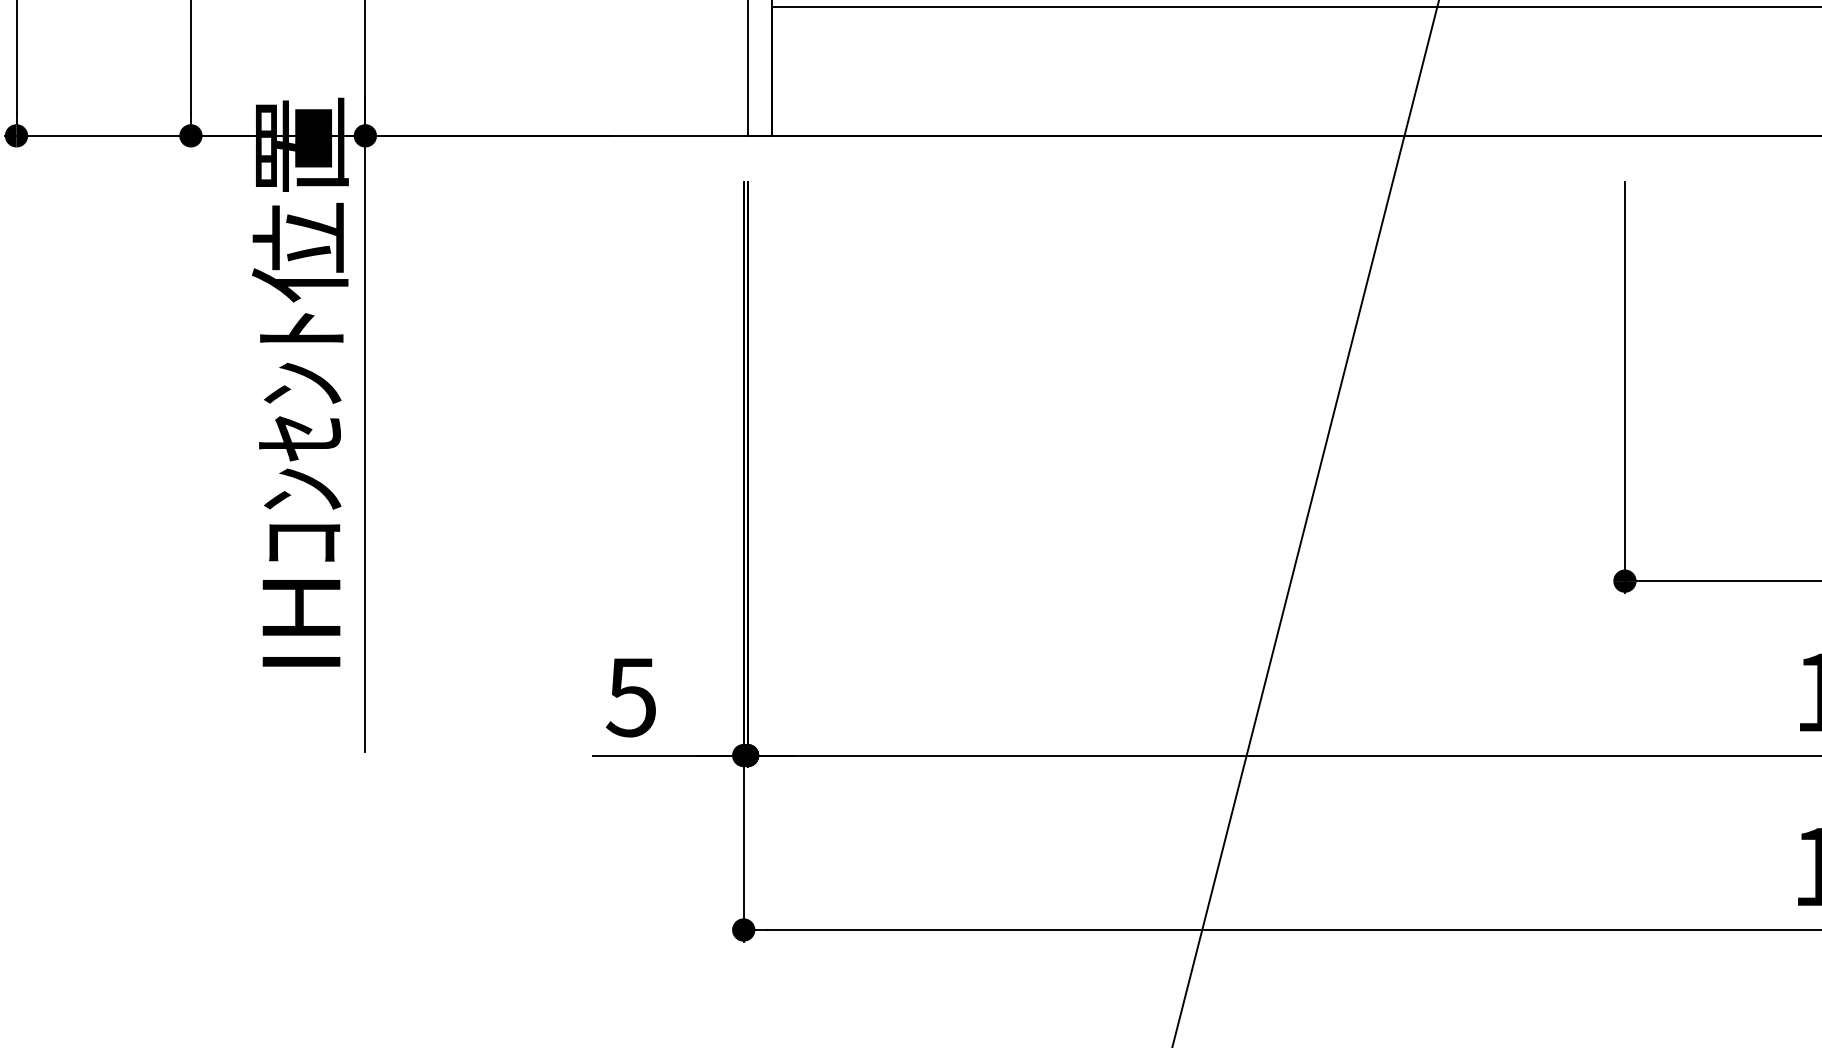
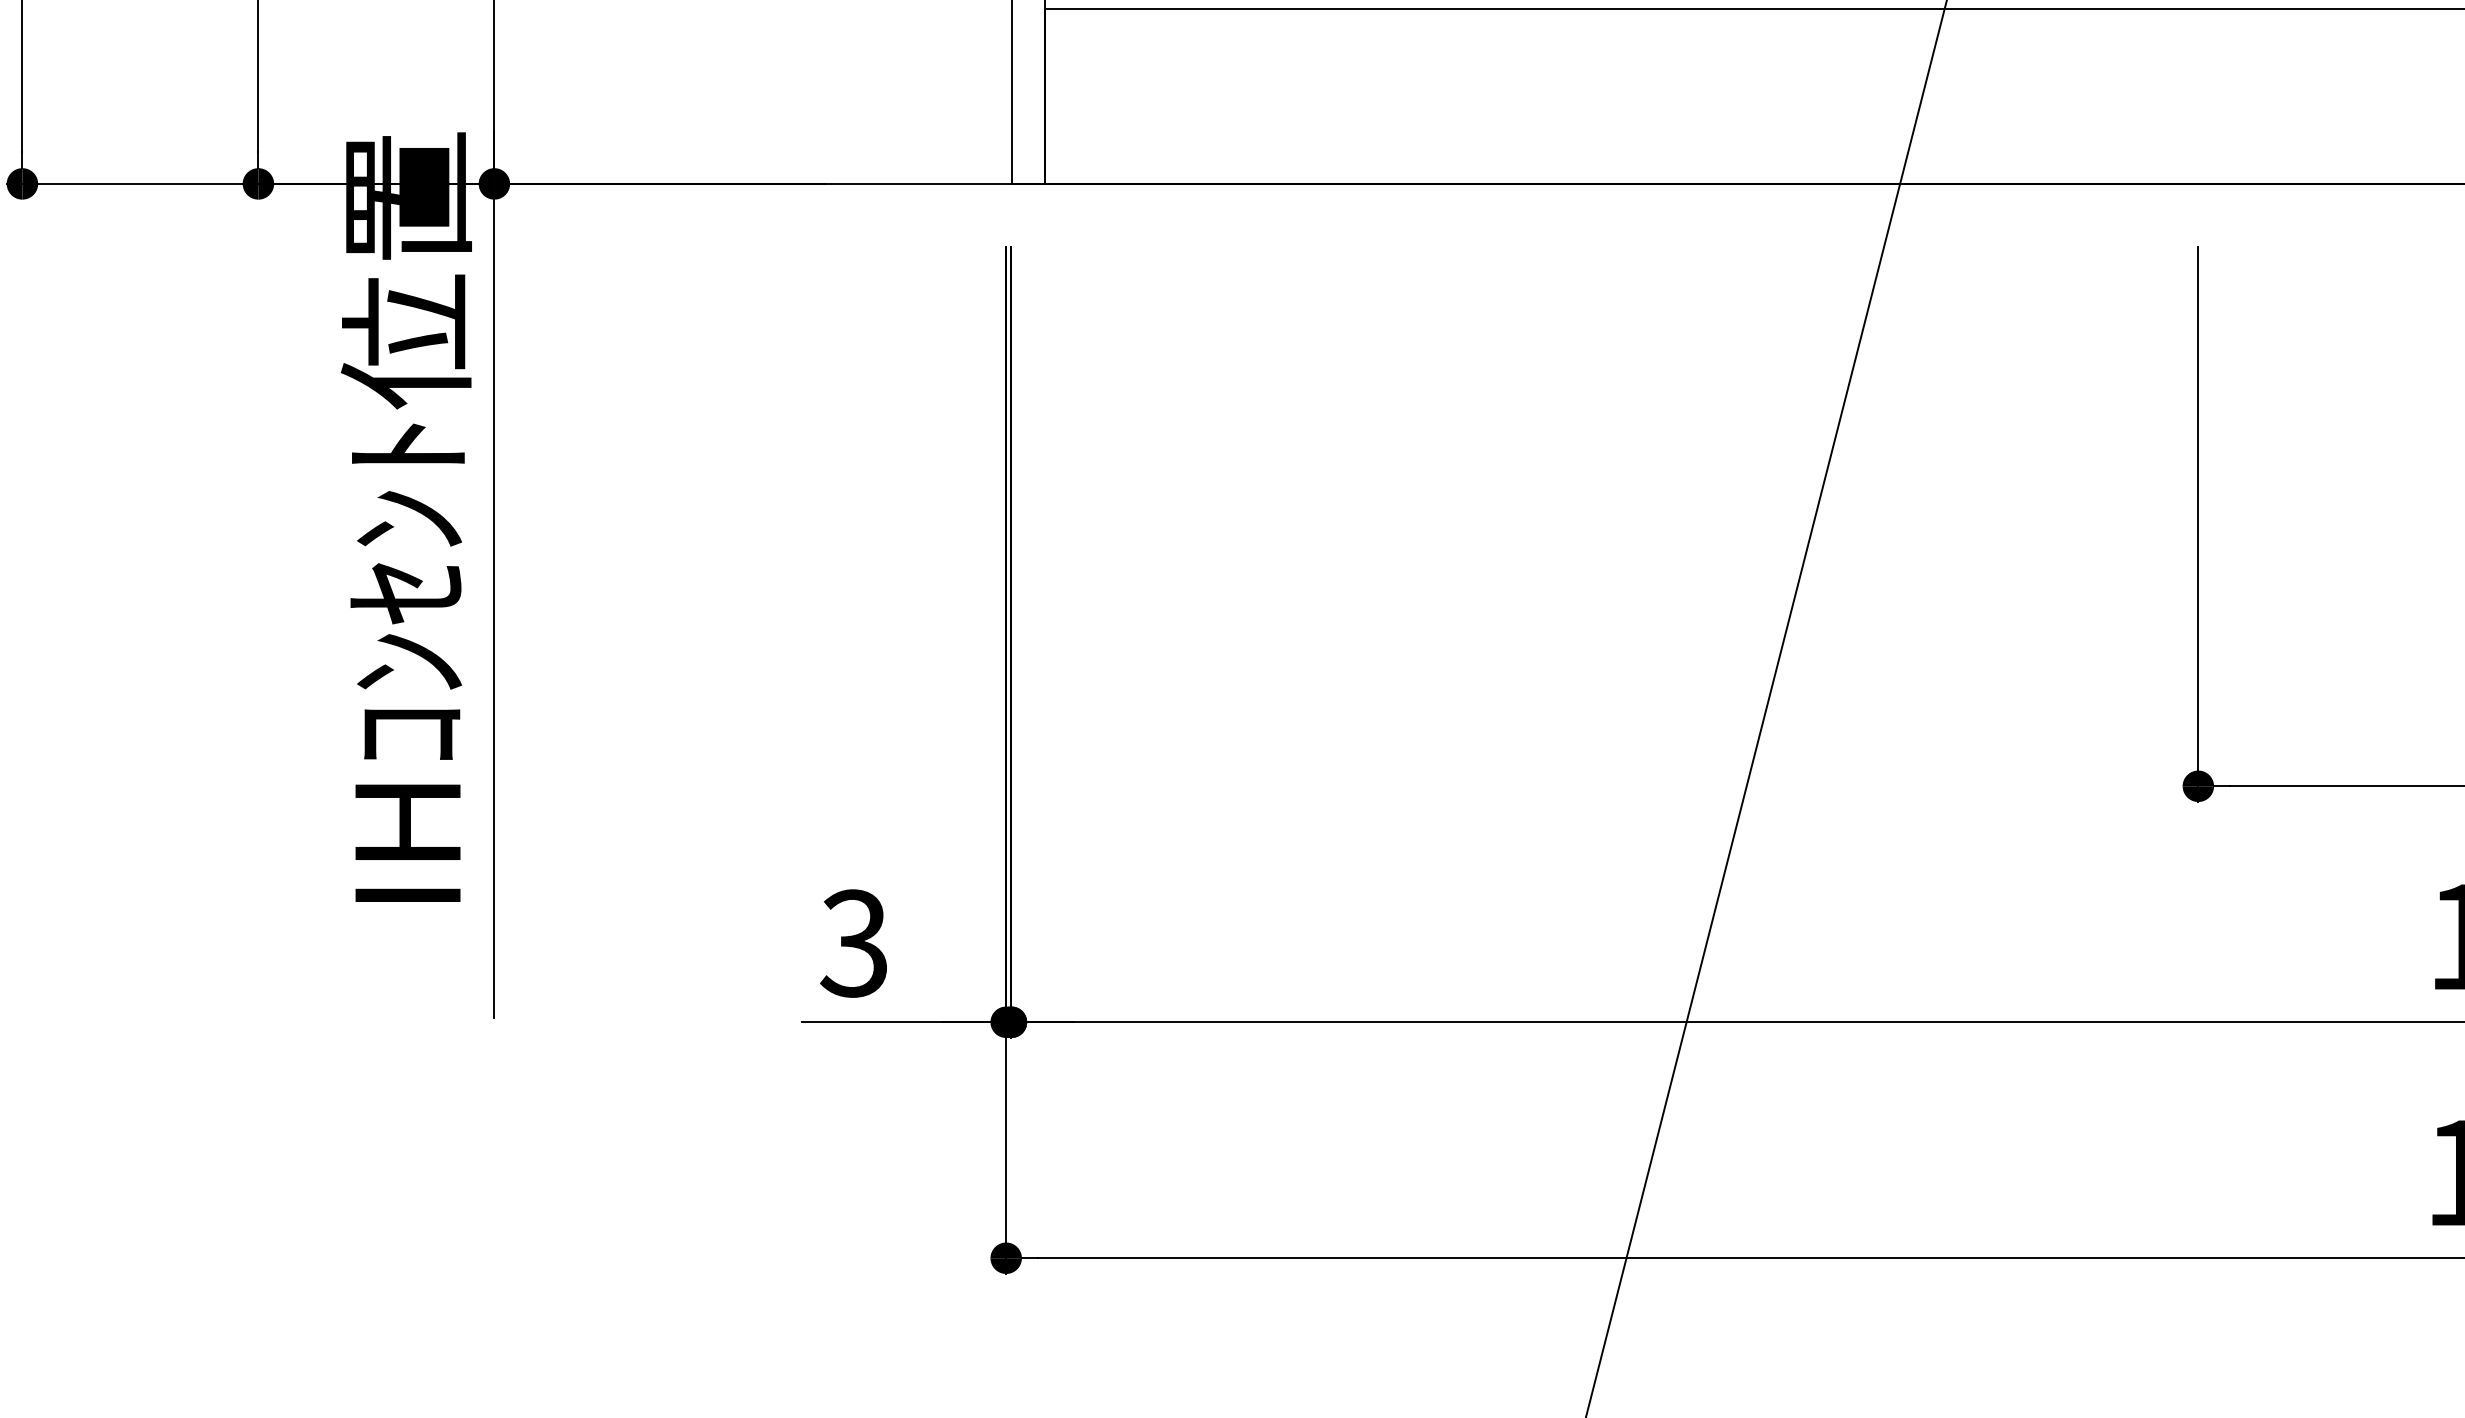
text: (630, 697) -> (853, 943), 5 -> 3

